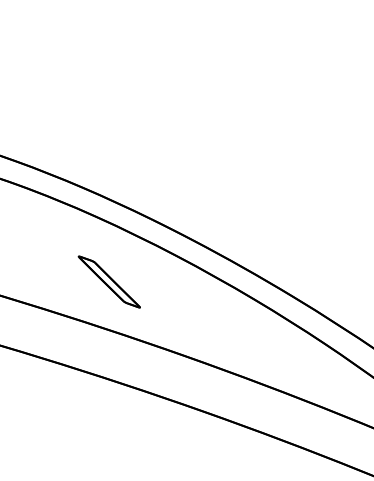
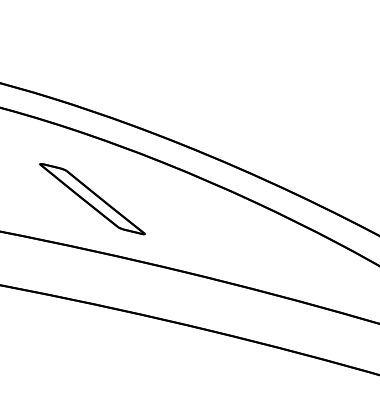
part: (109, 281) -> (92, 198), size x1.43

